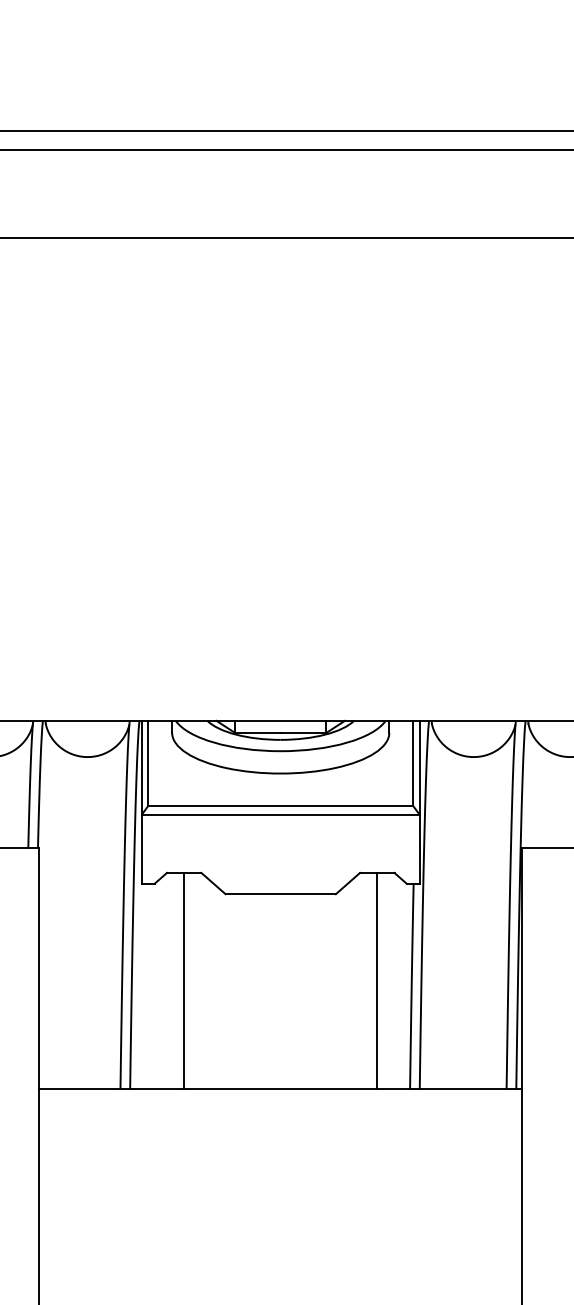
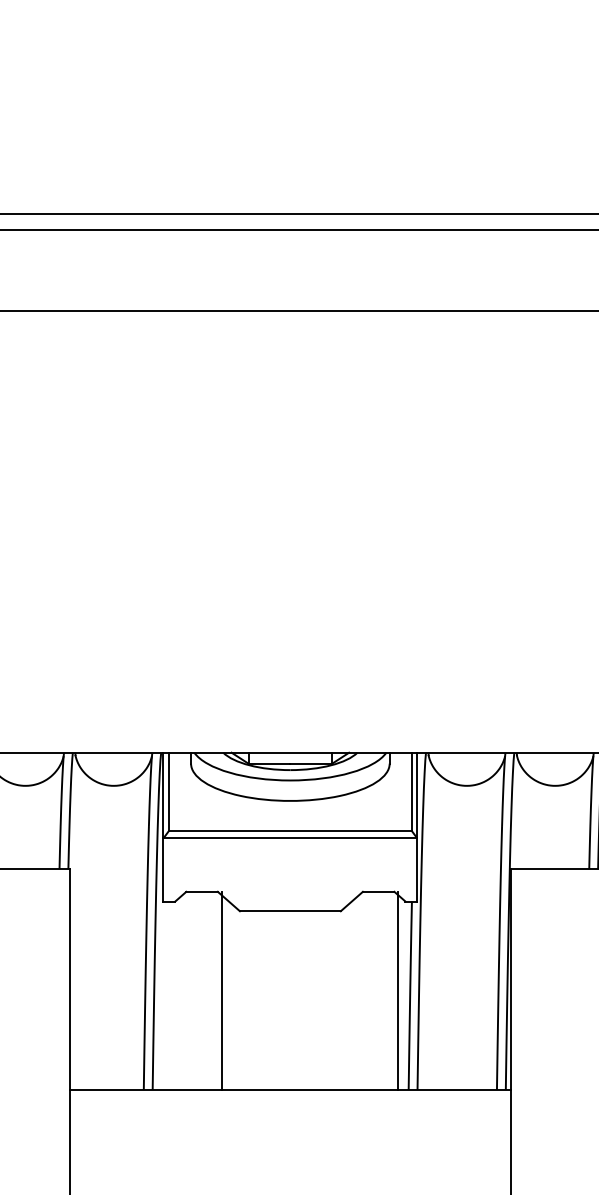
line: (184, 980) -> (222, 990), moved
line: (377, 980) -> (397, 990), moved

